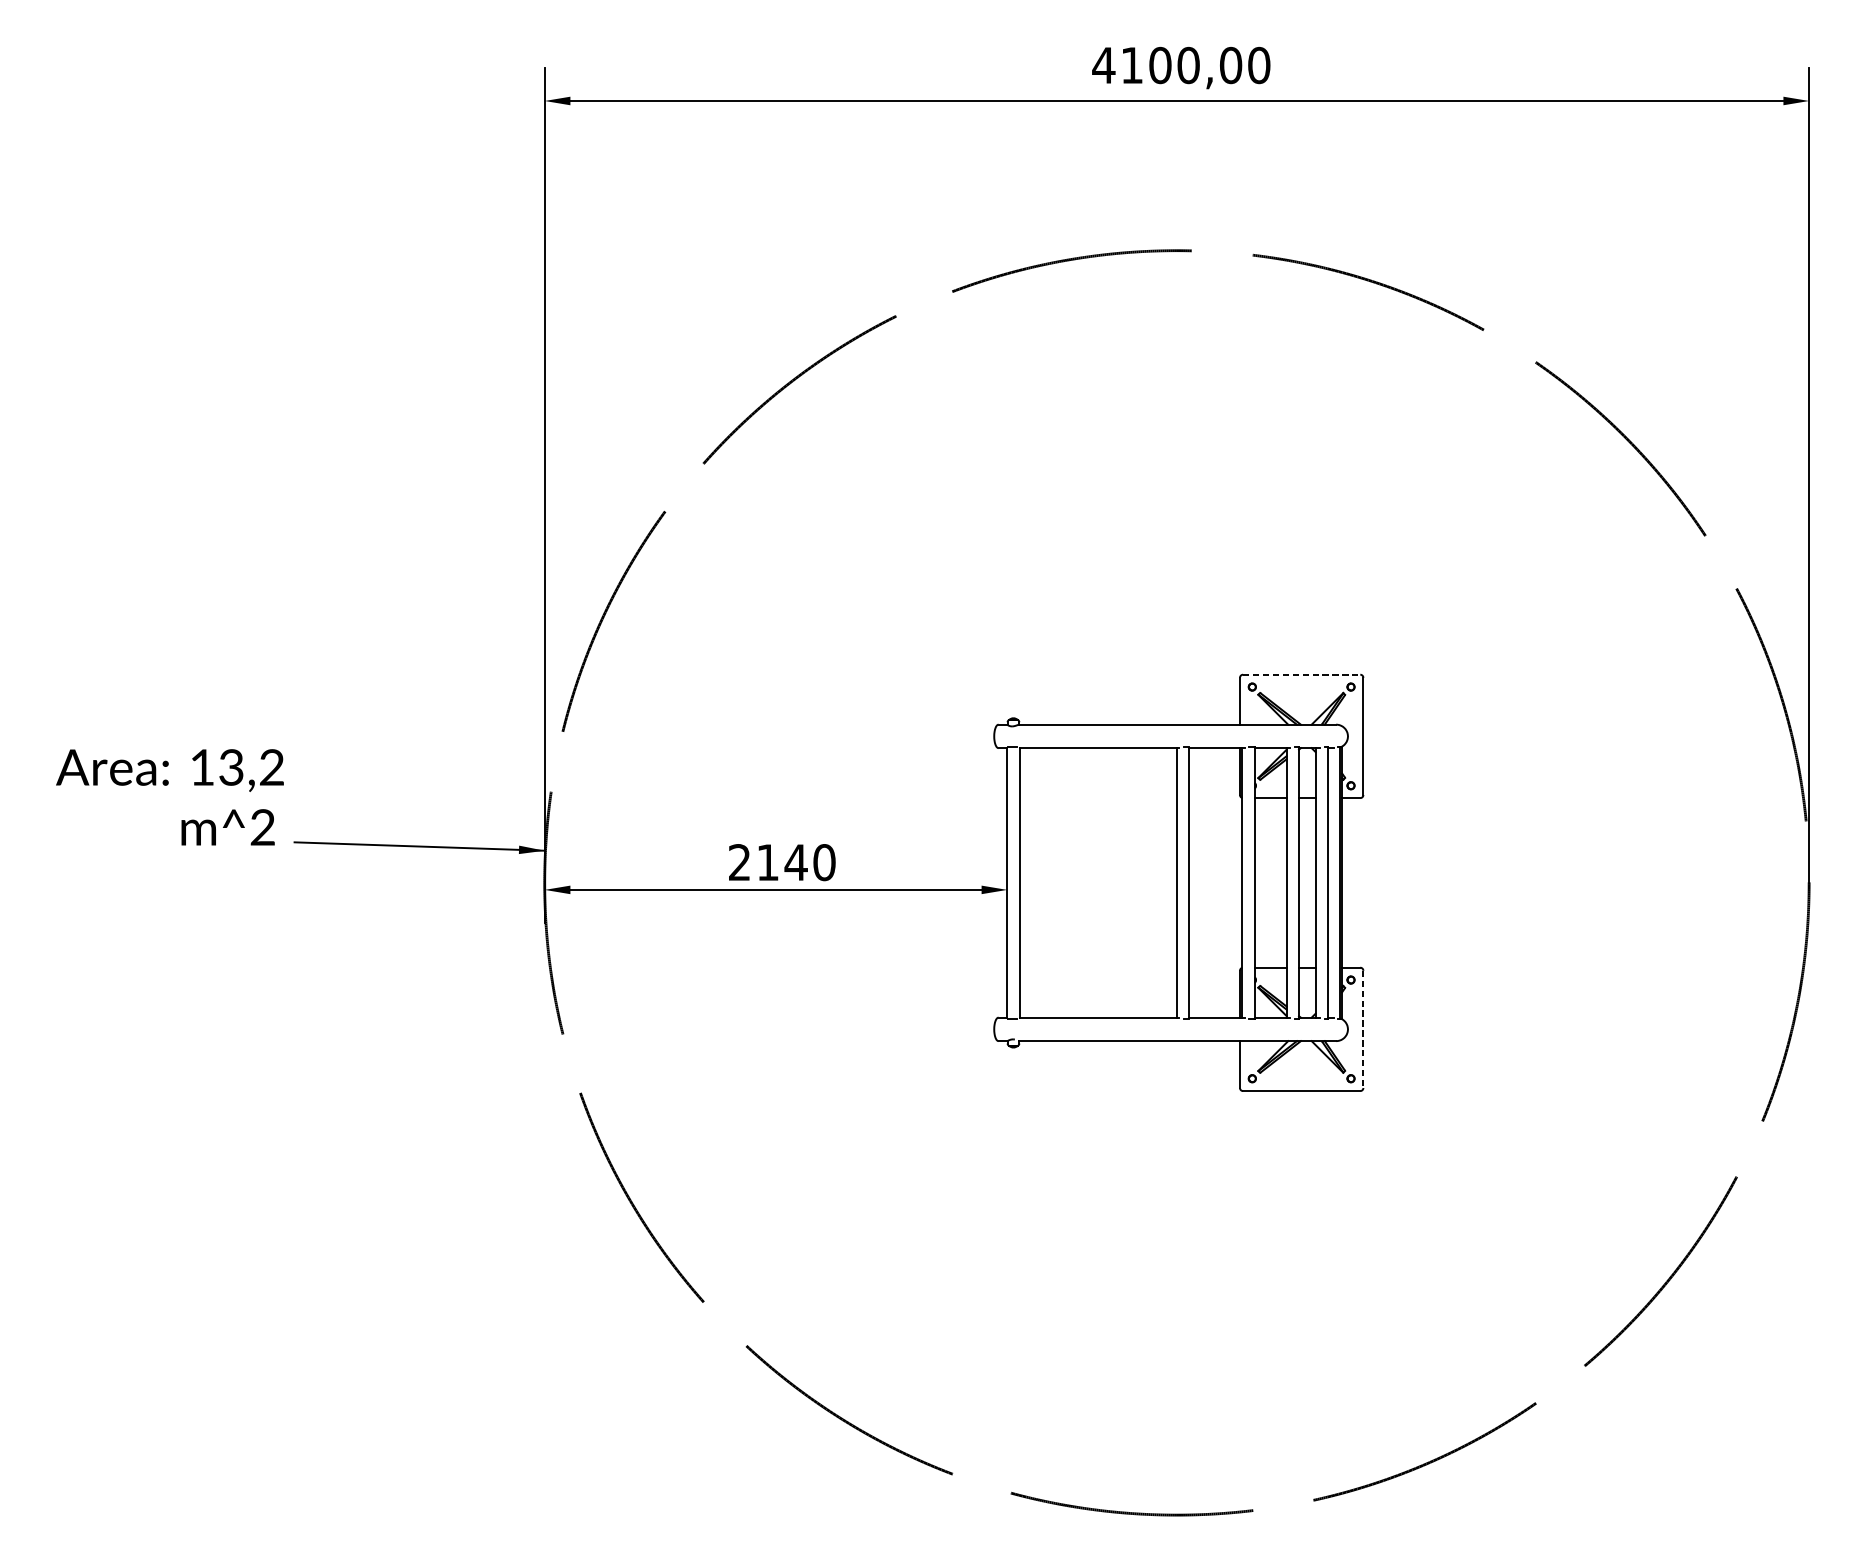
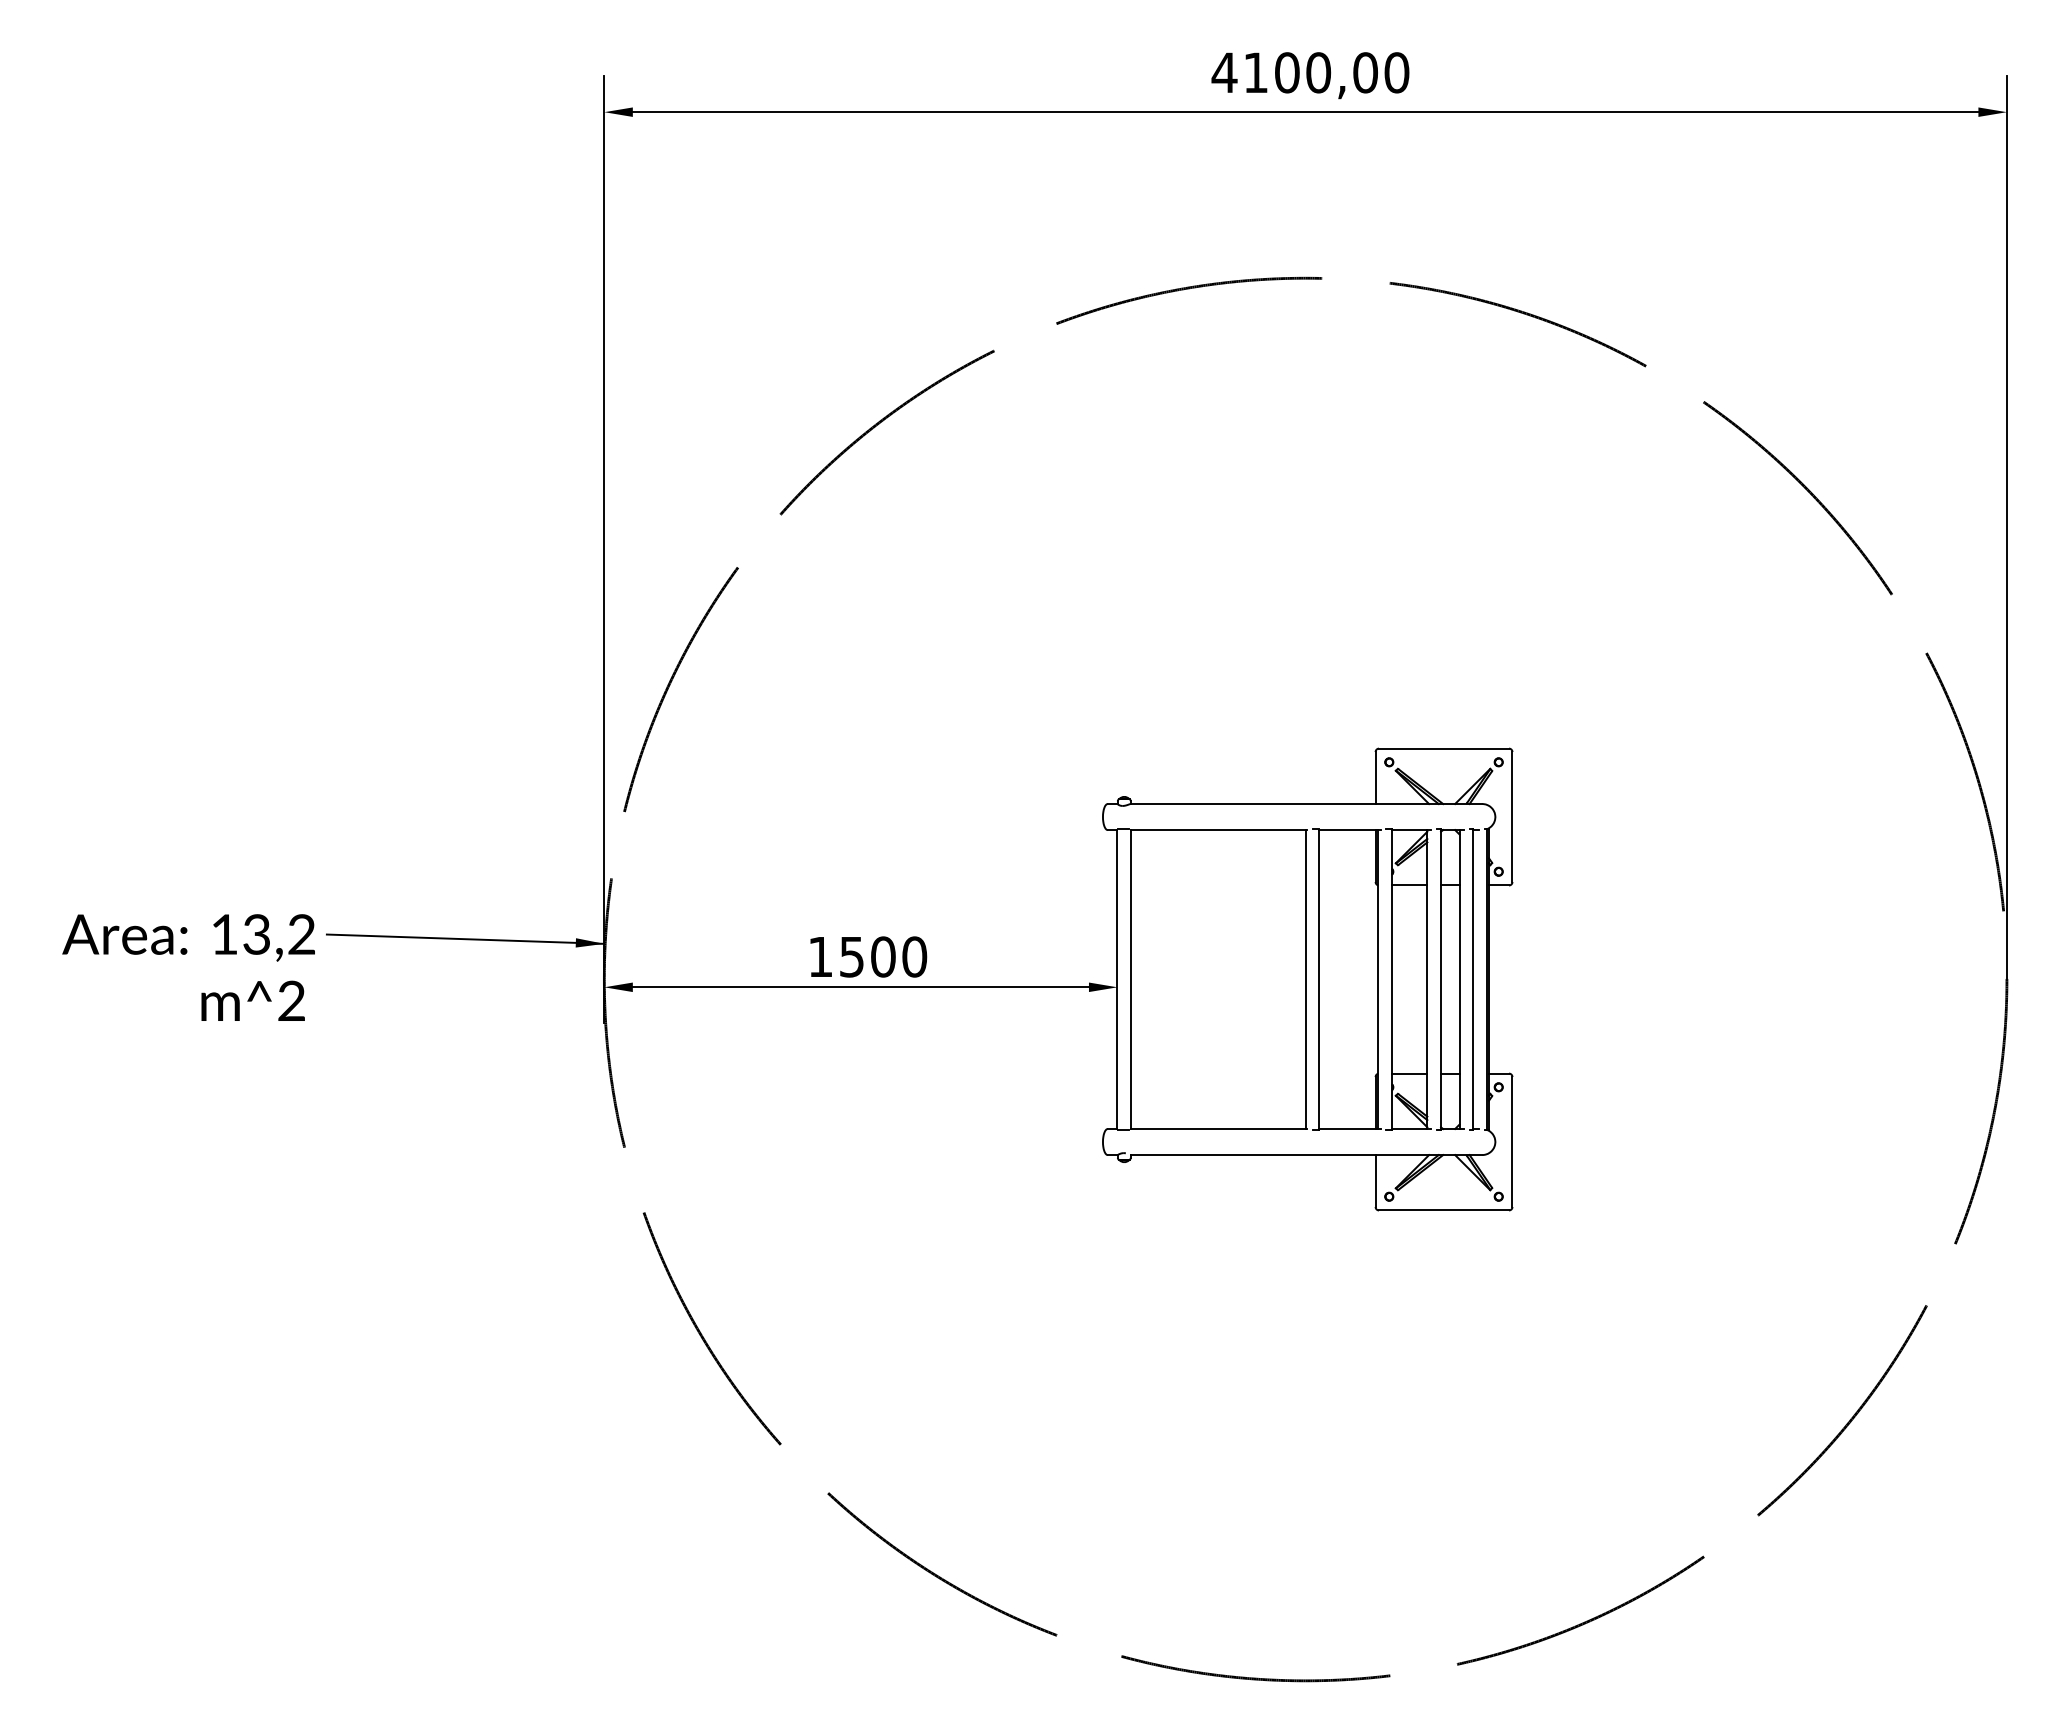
line: (1302, 674) -> (1444, 748), dashed -> solid
text: (169, 797) -> (188, 967), moved
text: (768, 862) -> (852, 956), 2140 -> 1500
line: (1363, 1029) -> (1512, 1142), dashed -> solid

